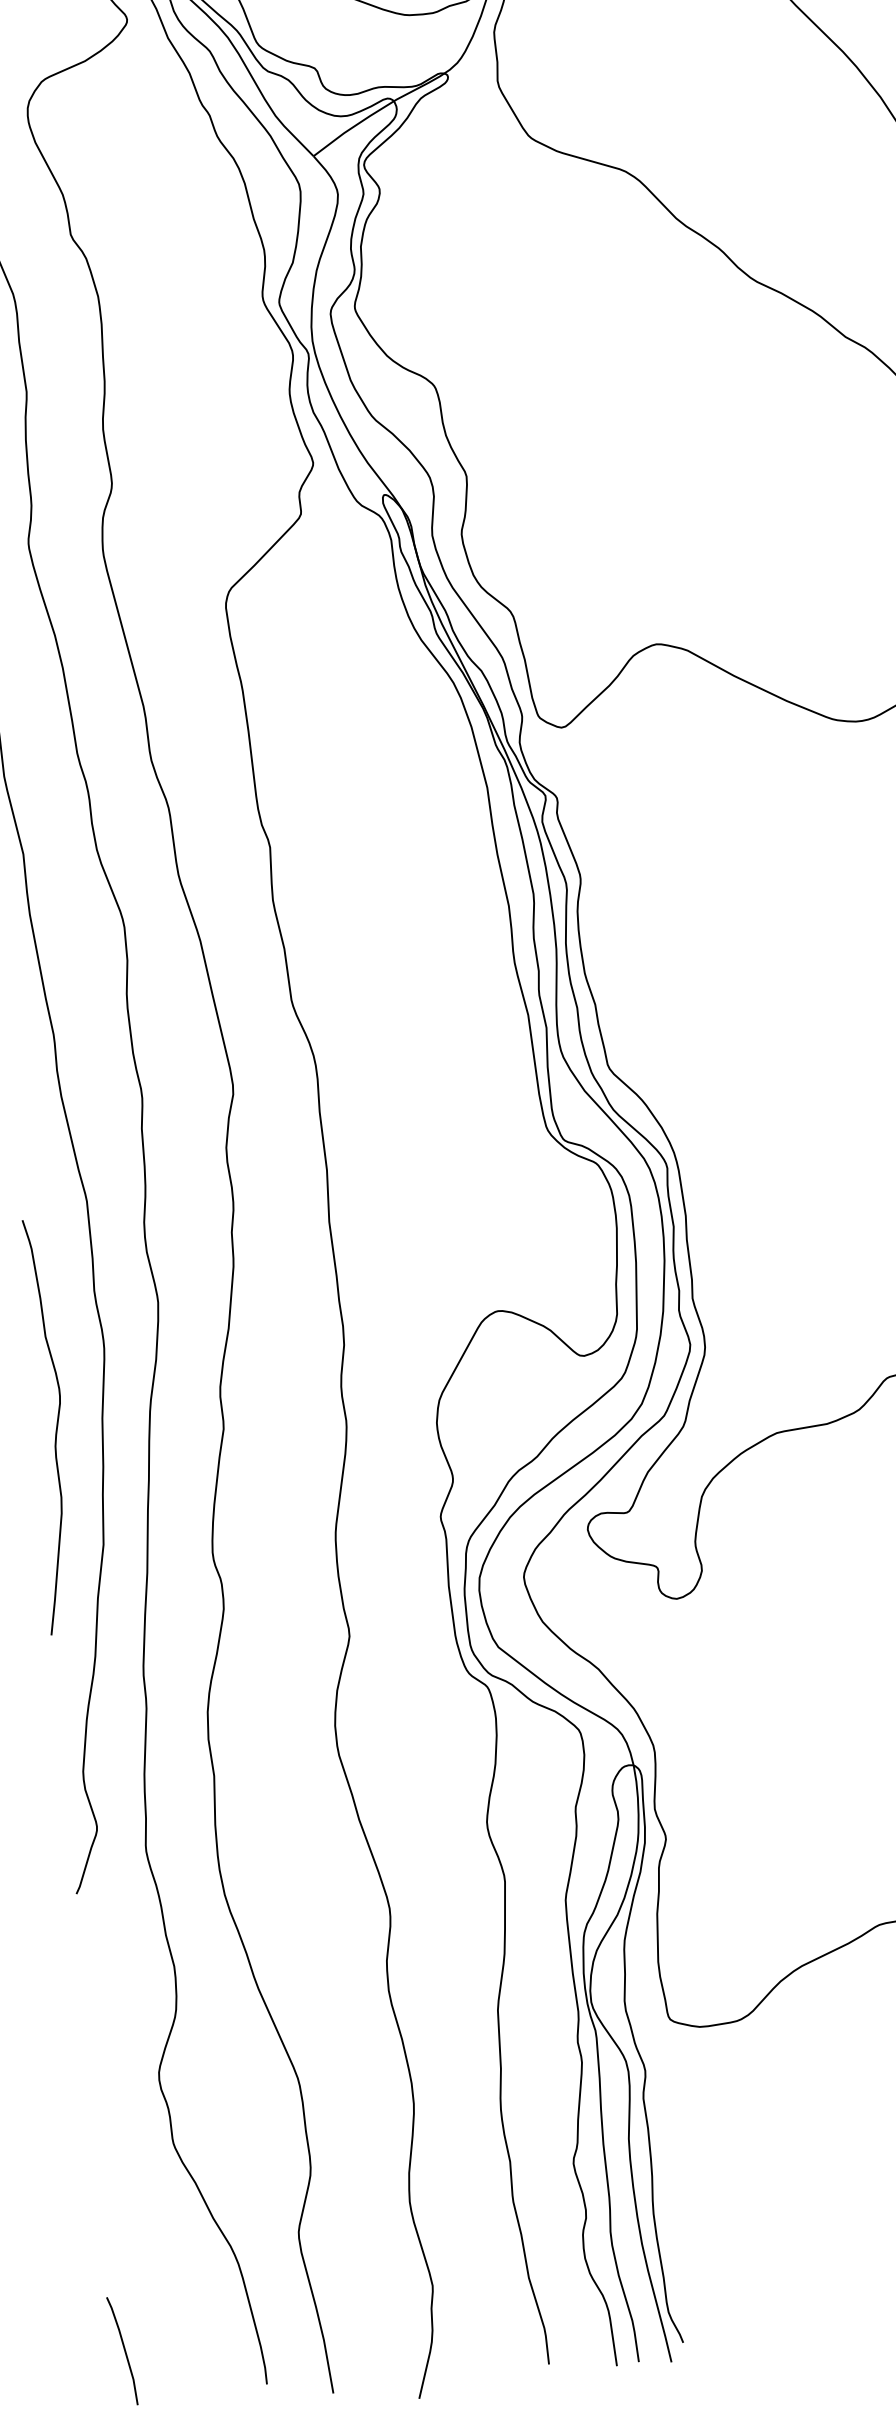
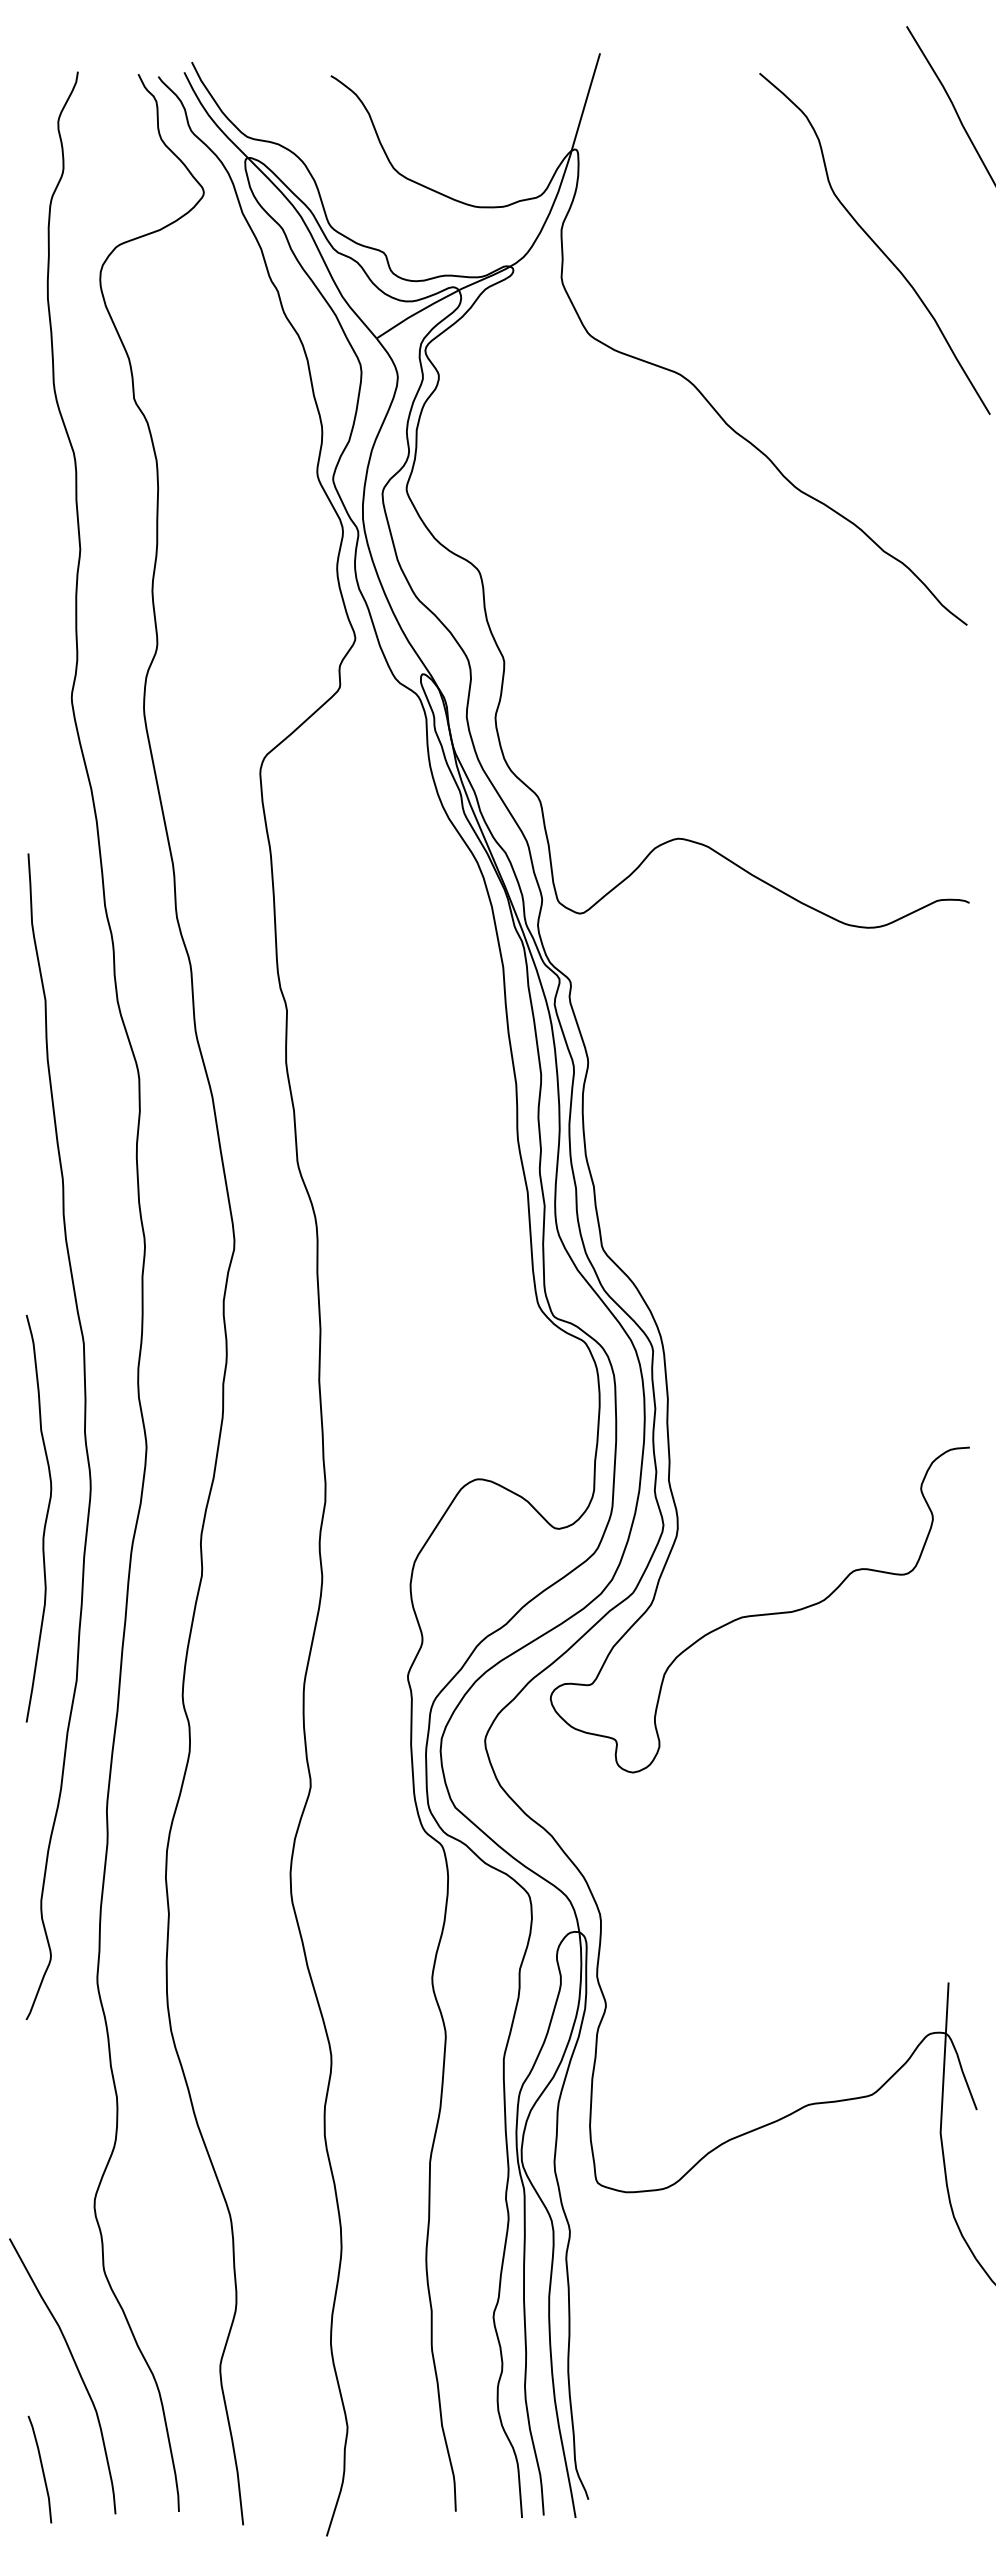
curve: (56, 1426) -> (45, 1518), moved
curve: (153, 2248) -> (77, 2371), added

